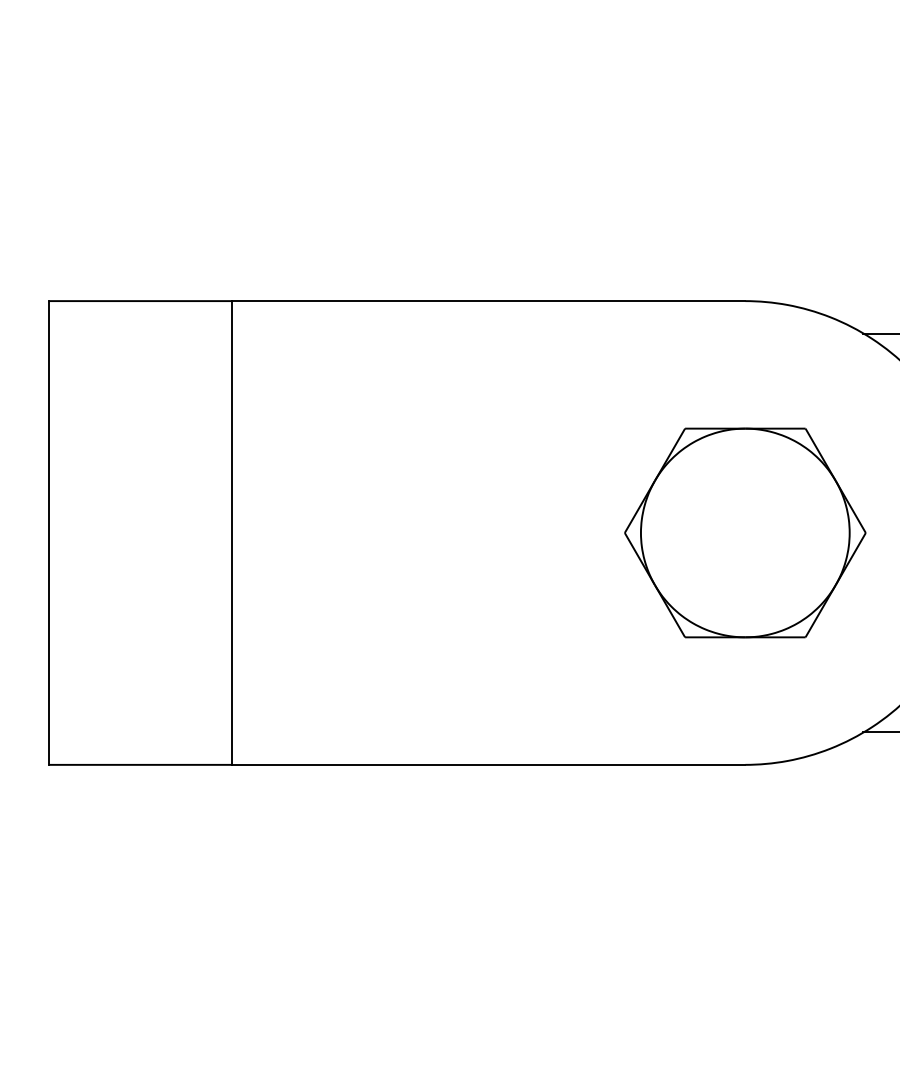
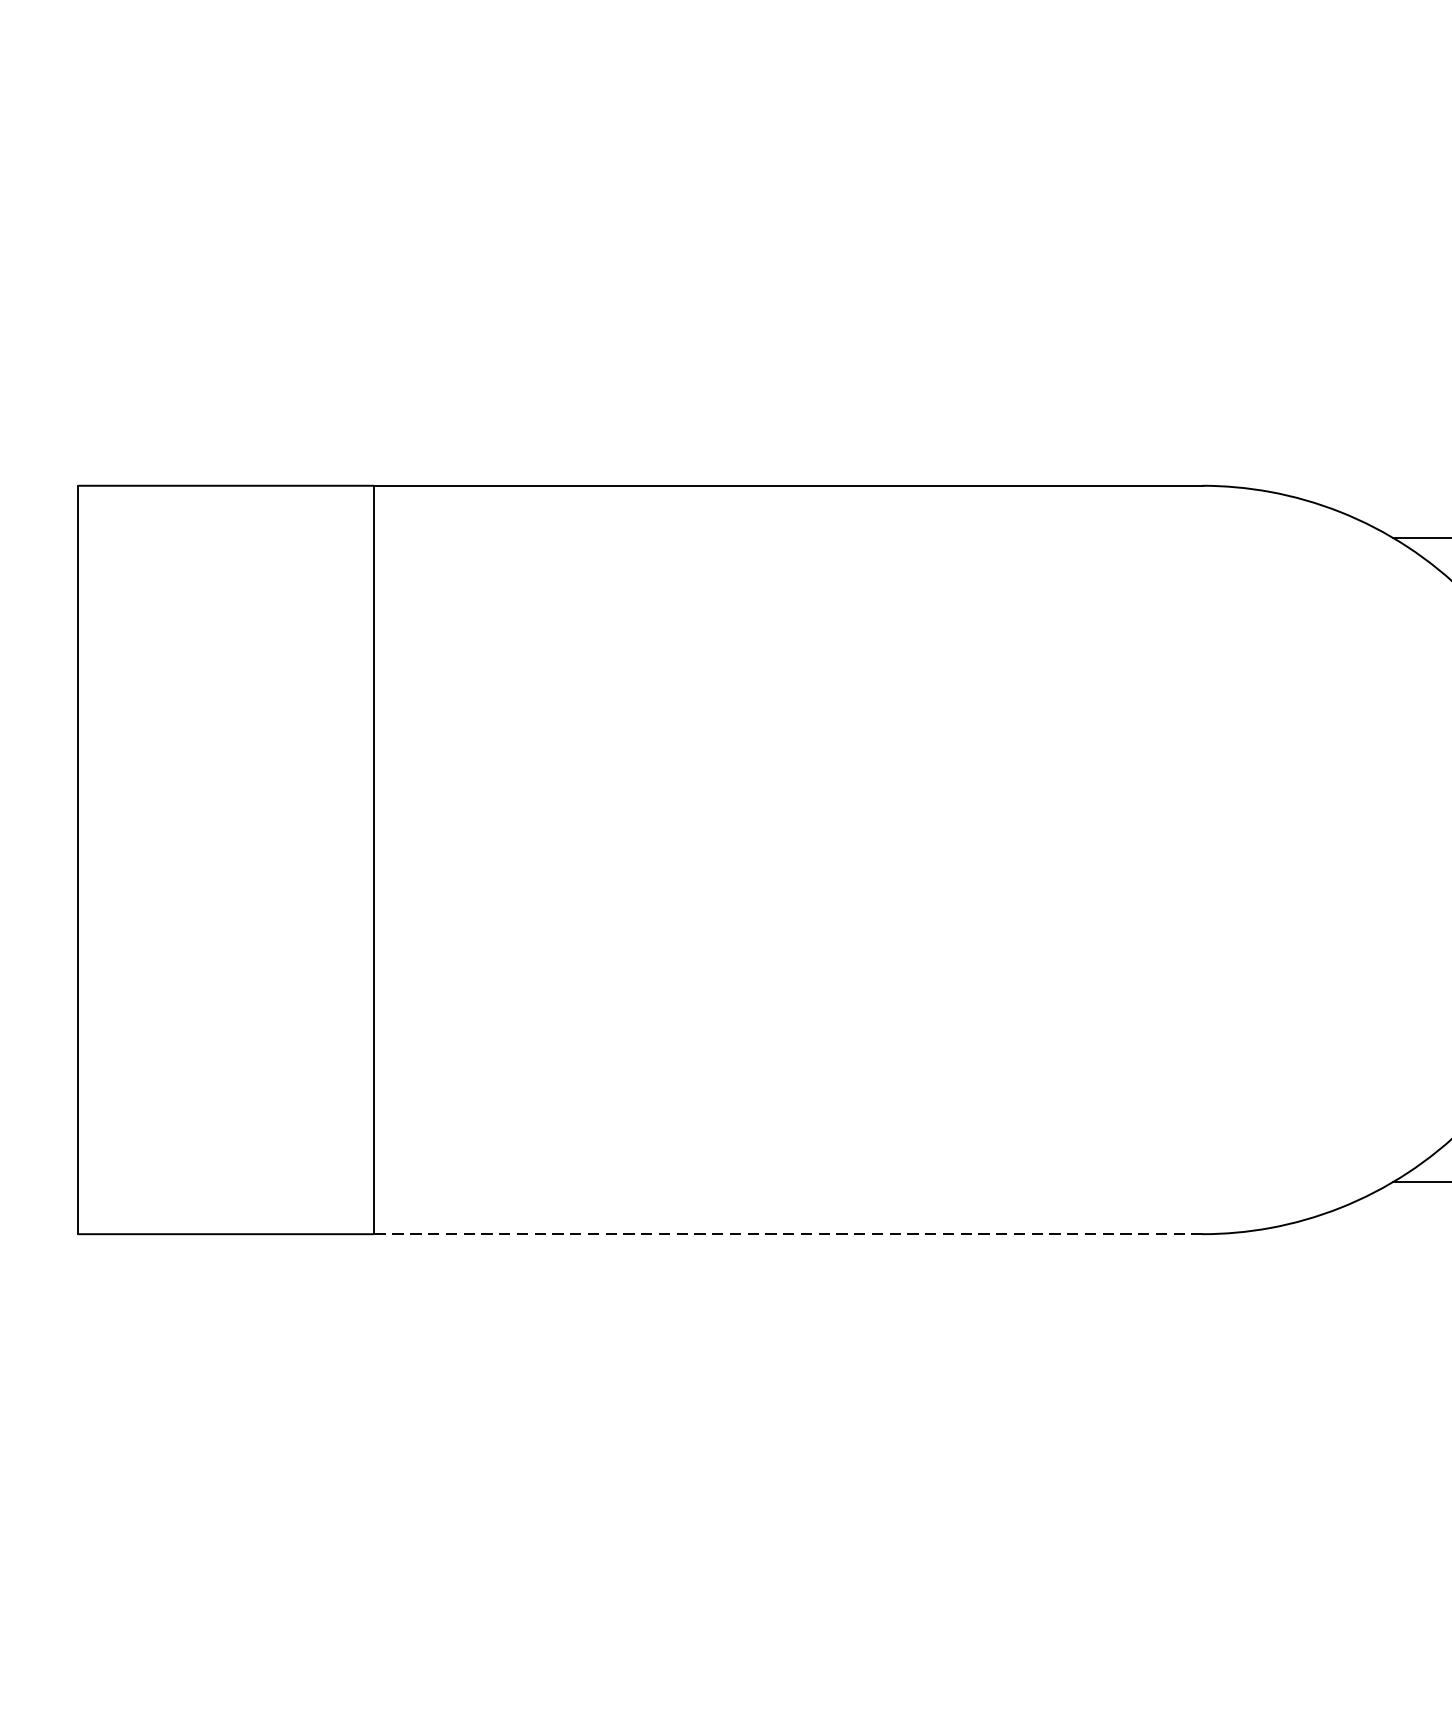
part: (745, 532) -> (1202, 859), removed
line: (488, 764) -> (788, 1233), solid -> dashed

